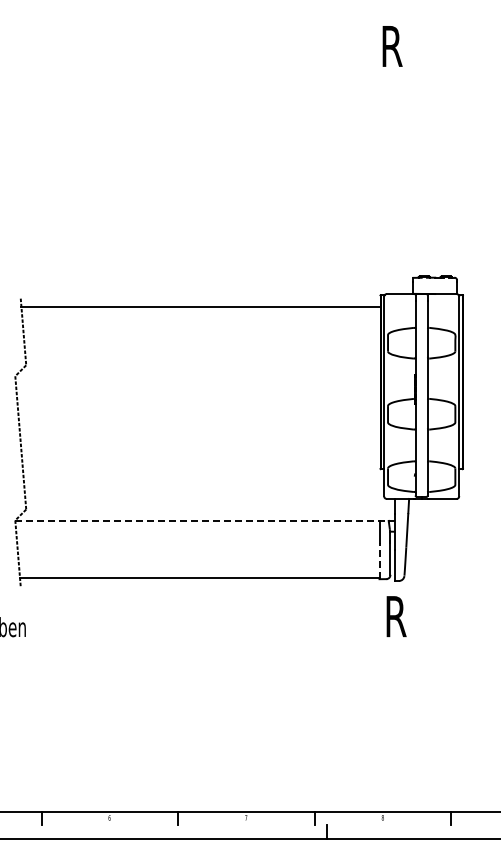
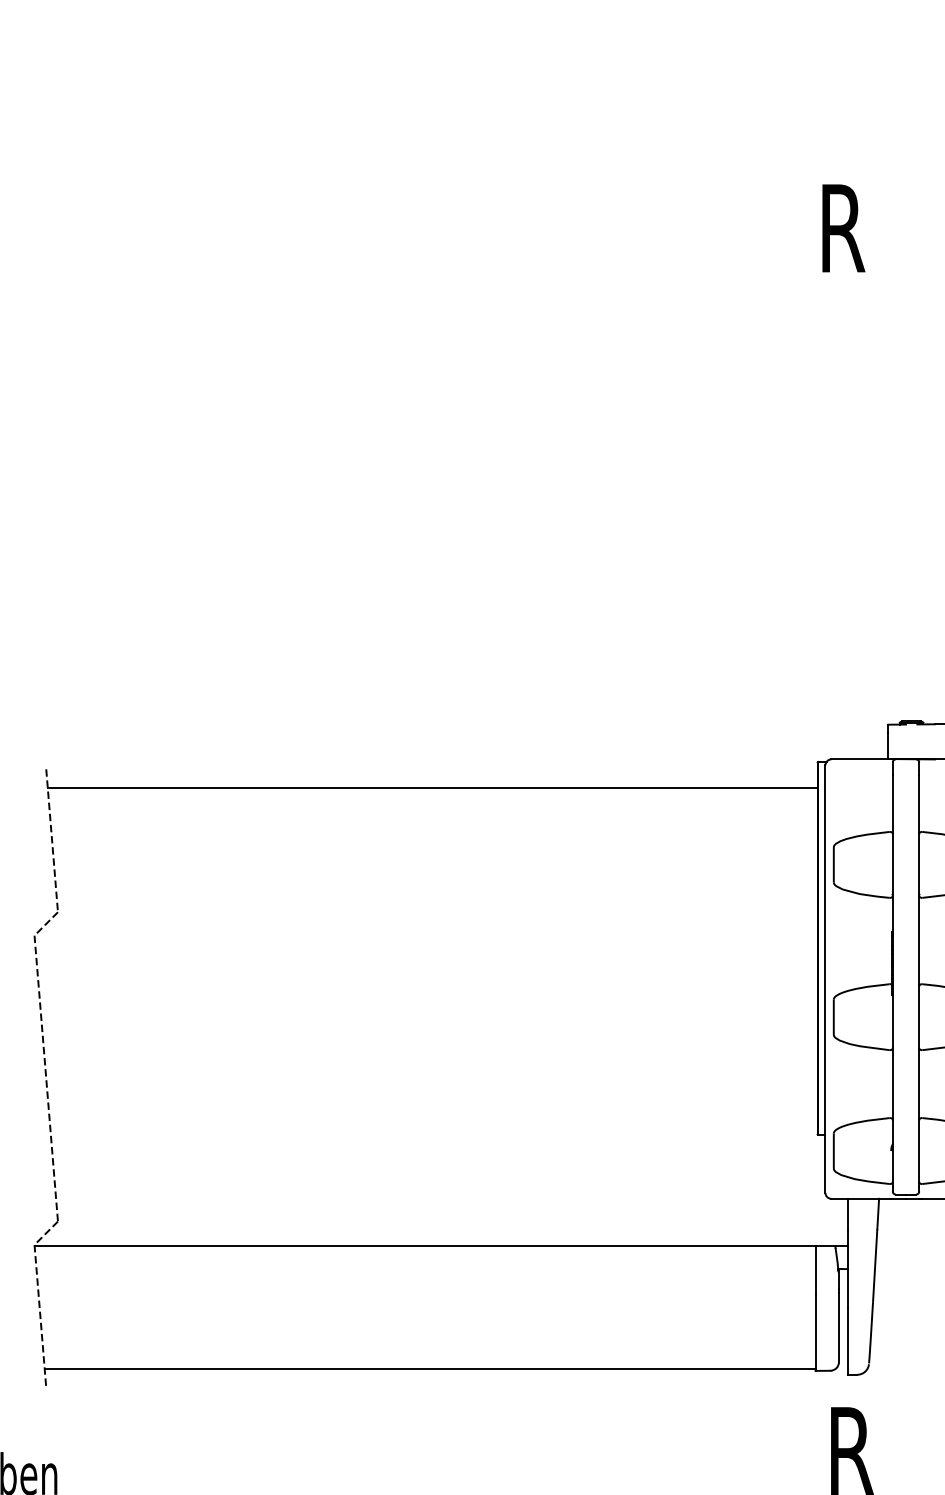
line: (204, 520) -> (440, 1245), dashed -> solid
line: (379, 561) -> (815, 1332), dashed -> solid

